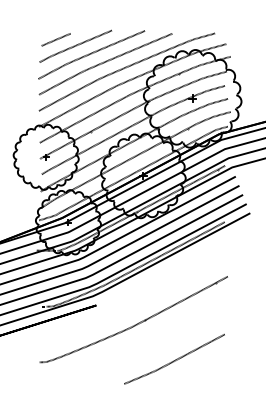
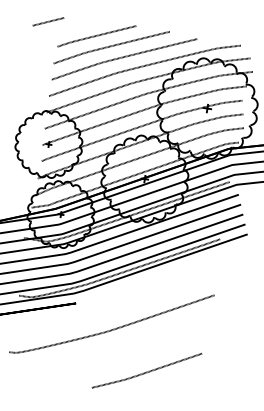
line: (55, 39) -> (47, 21), moved

